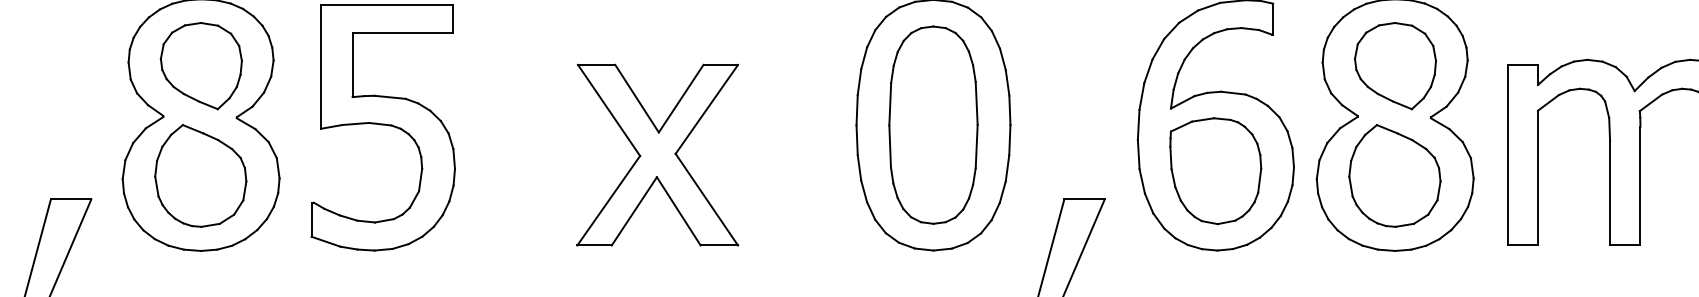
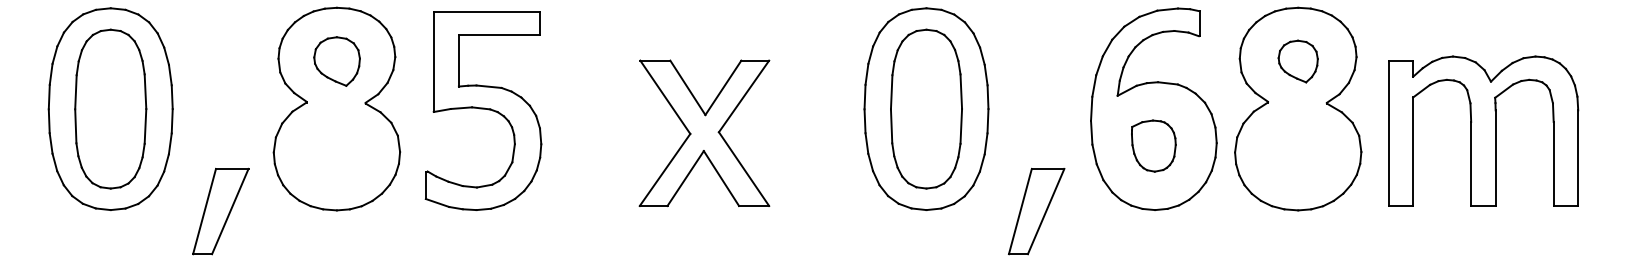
part: (200, 65) -> (336, 61), size x0.7
part: (1394, 65) -> (1297, 61), size x0.6
part: (1215, 170) -> (1153, 145), size x0.6
part: (200, 175) -> (336, 149), removed
part: (1394, 175) -> (1297, 149), removed

